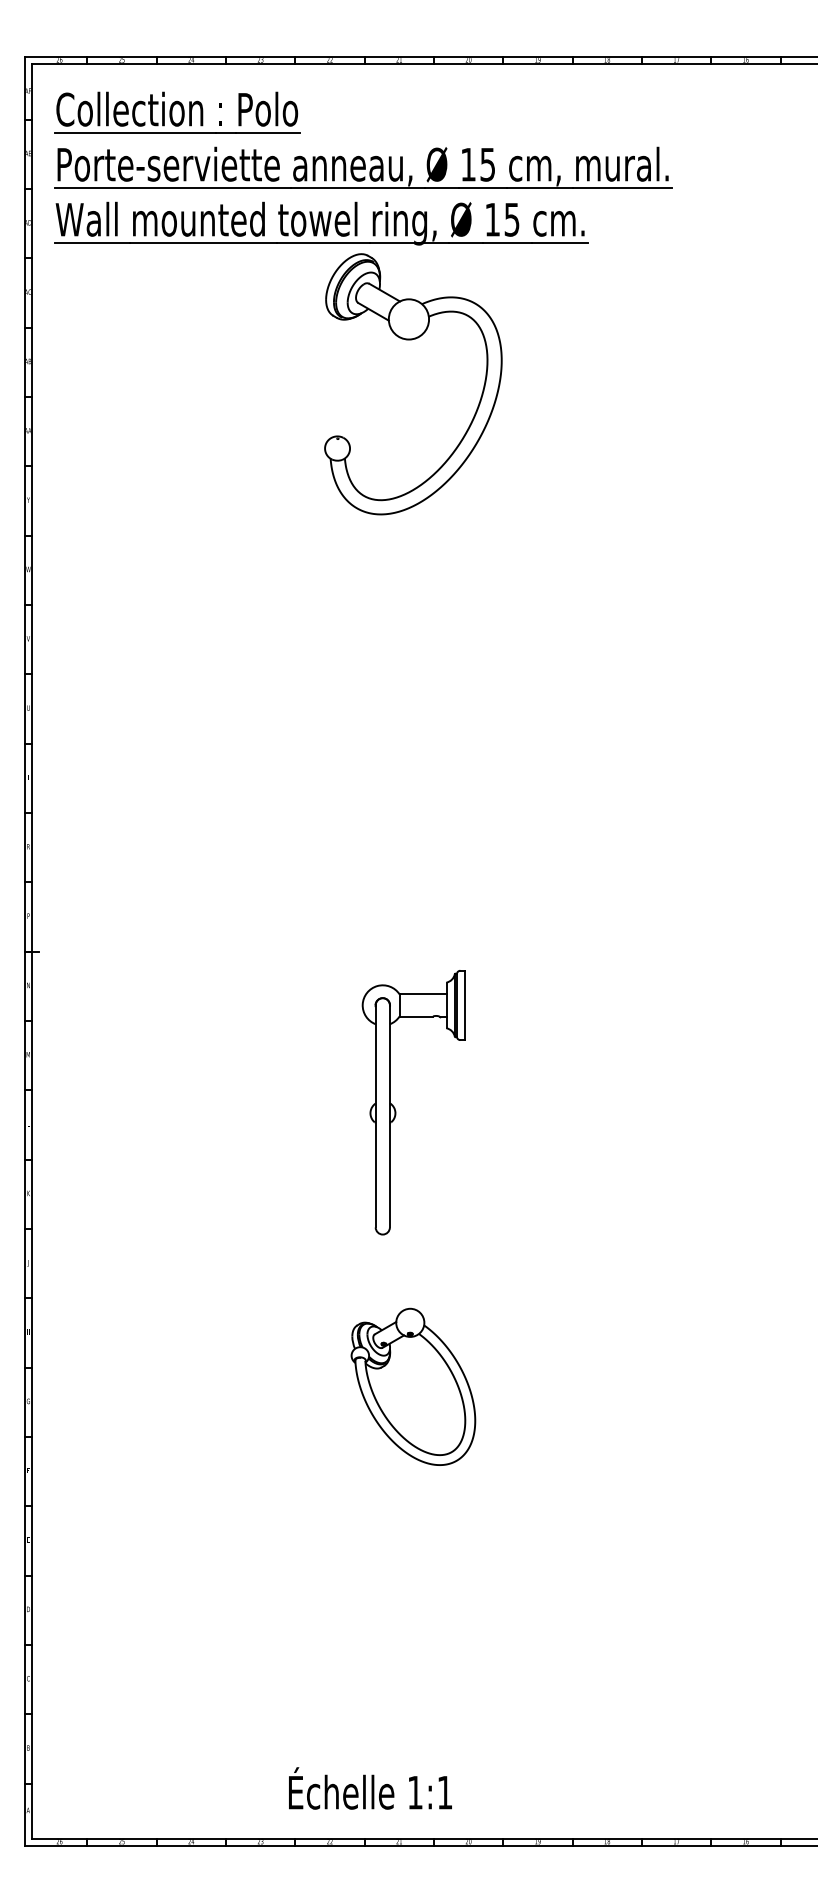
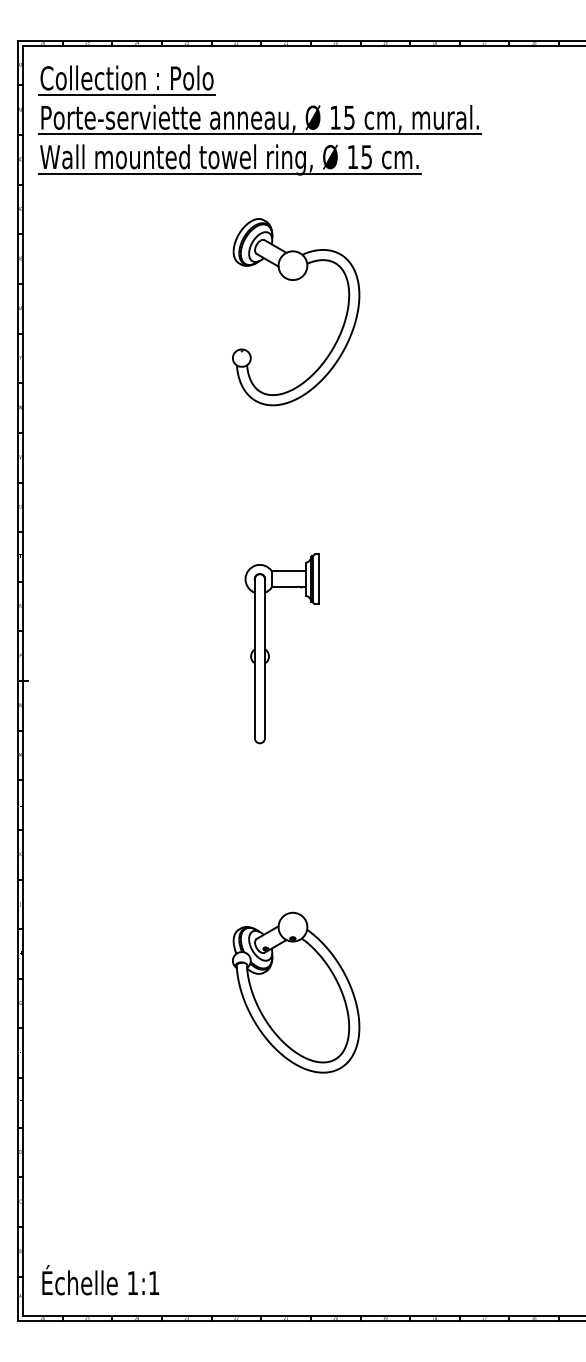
part: (412, 340) -> (295, 280), moved
part: (395, 1108) -> (269, 653), moved
part: (413, 1386) -> (296, 992), size x1.43
text: (370, 1788) -> (100, 1280), moved

